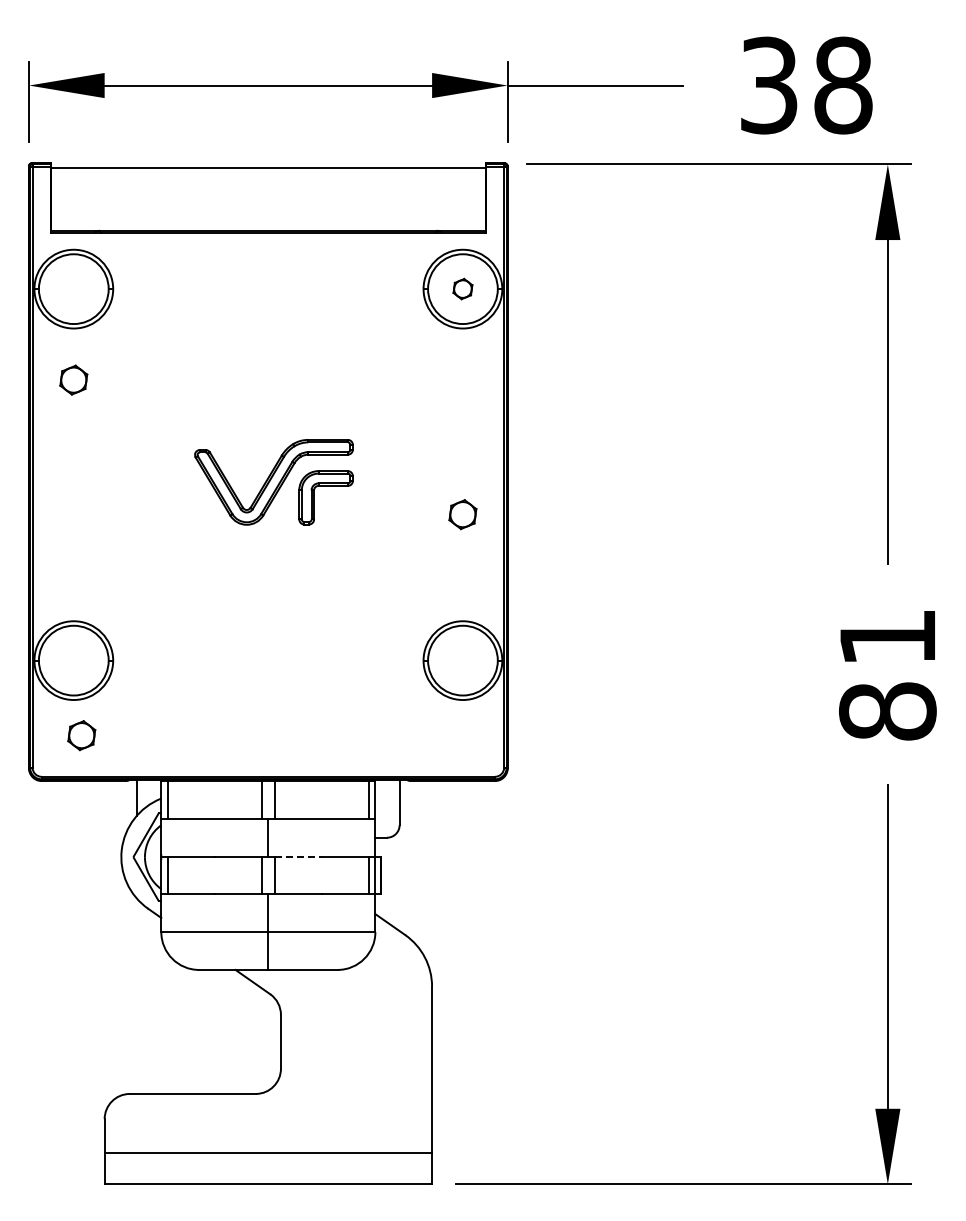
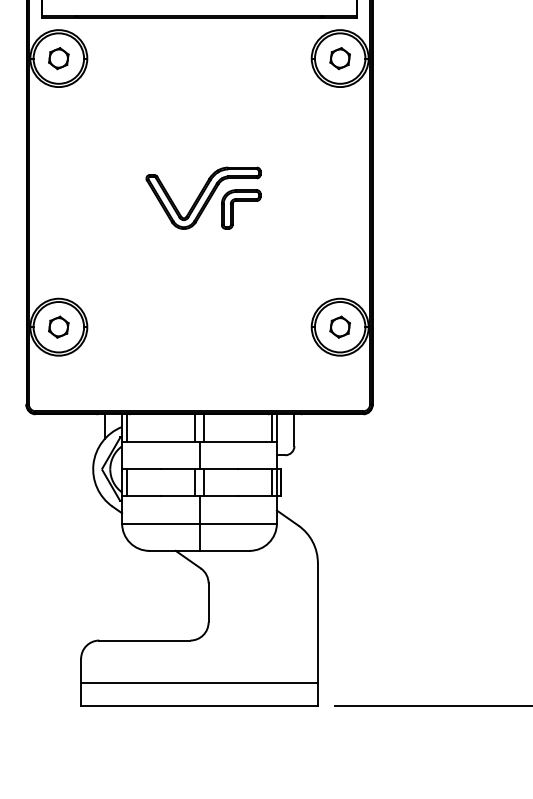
part: (462, 288) -> (339, 58), size x1.43
part: (73, 379) -> (58, 58), moved
part: (462, 514) -> (339, 327), moved
part: (81, 735) -> (58, 327), moved
line: (298, 856) -> (221, 468), dashed -> solid

